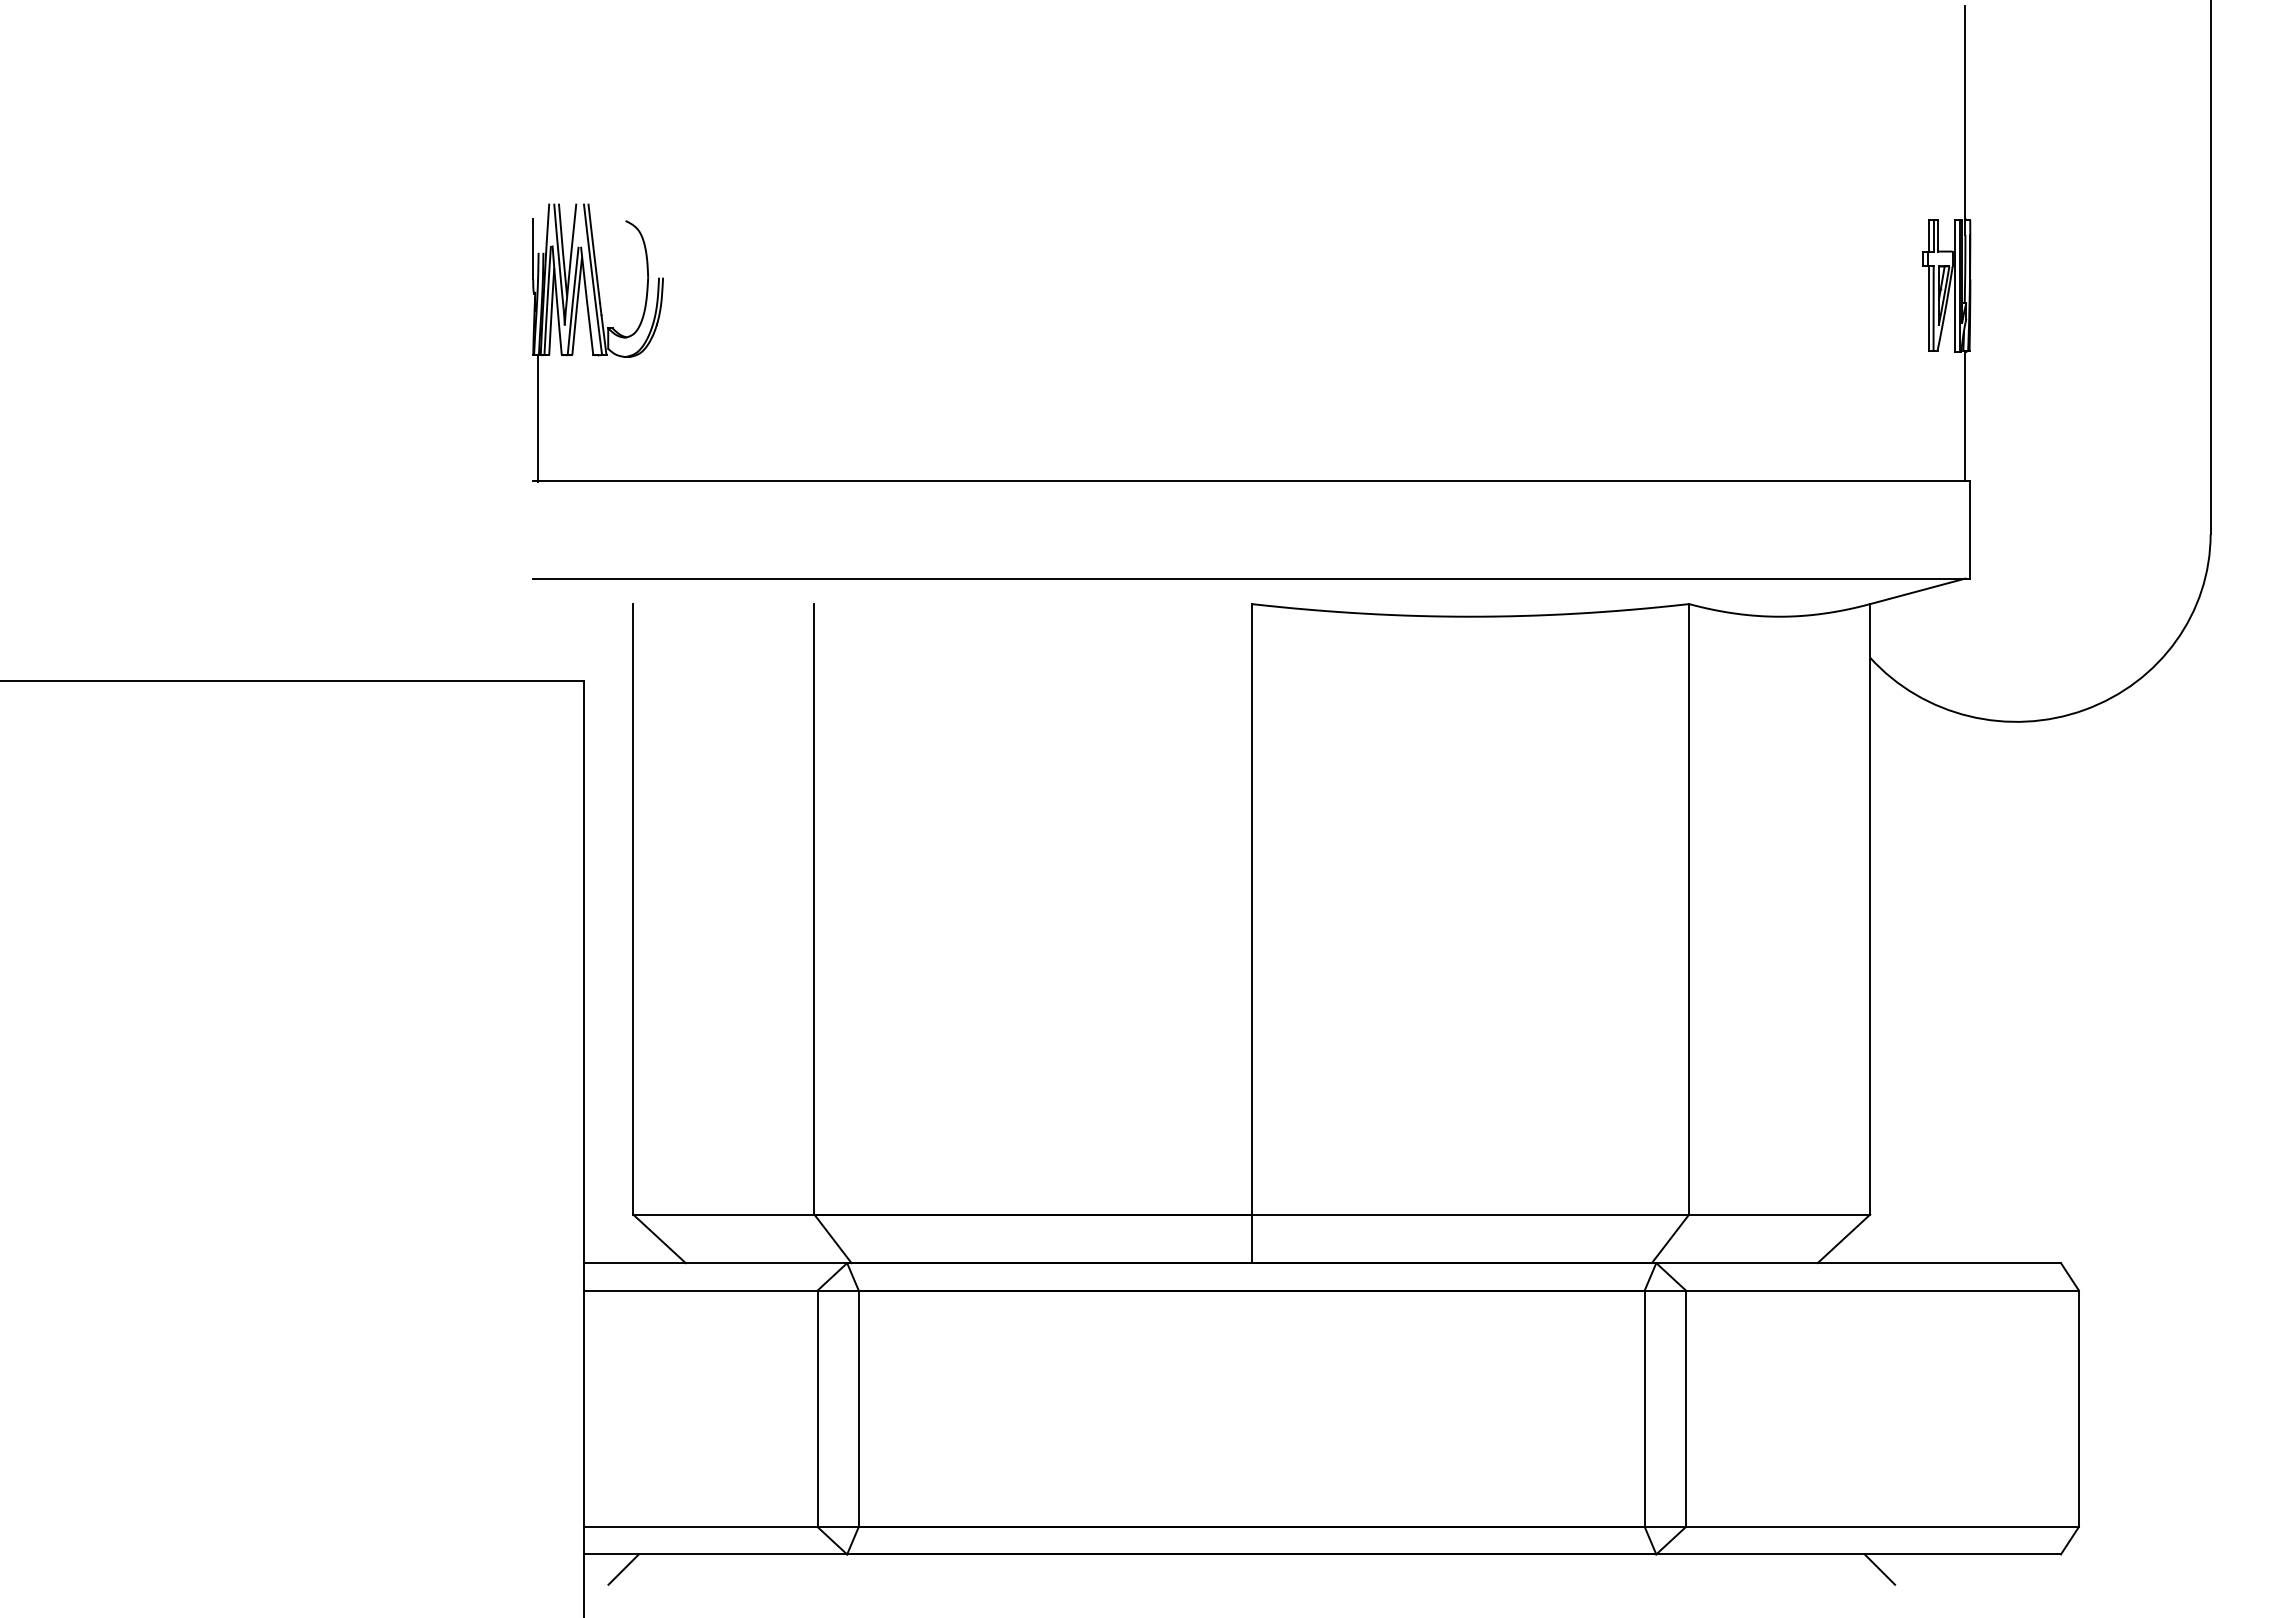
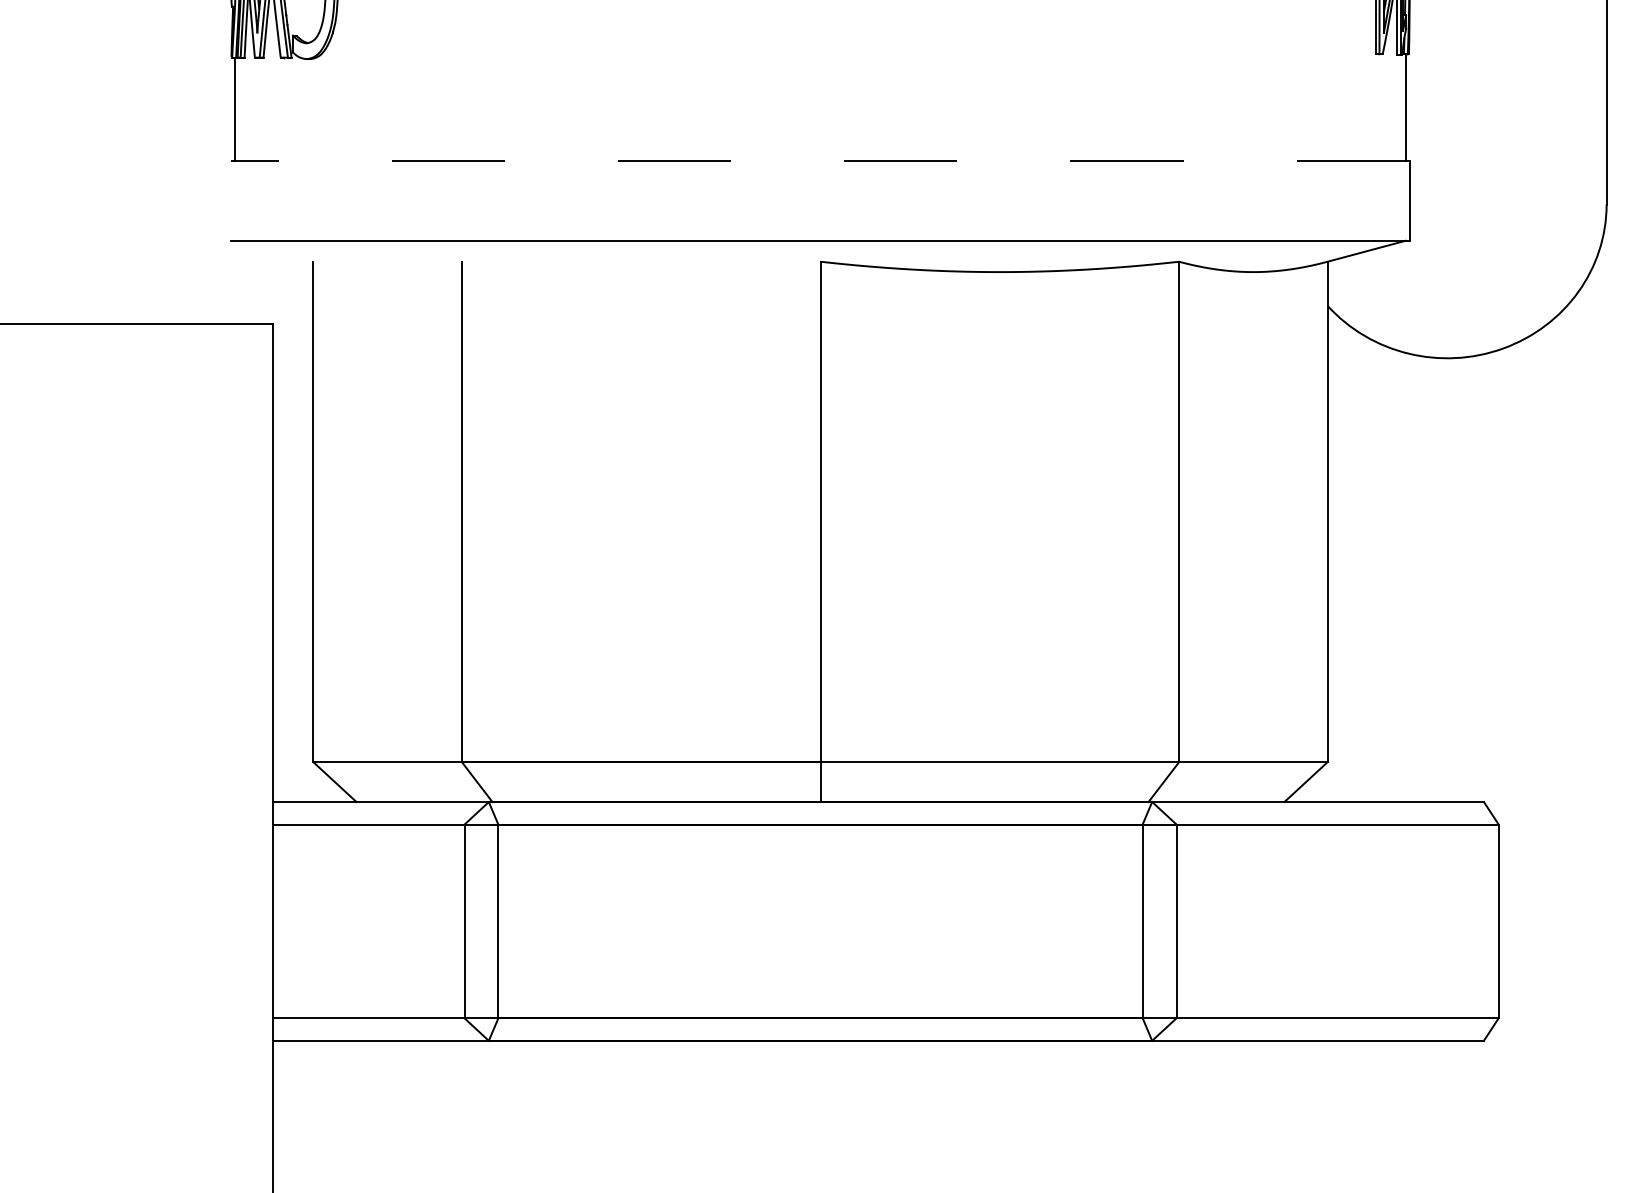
line: (1251, 481) -> (820, 161), solid -> dashed
line: (623, 1569) -> (305, 1053), removed
line: (1879, 1569) -> (1335, 1053), removed

